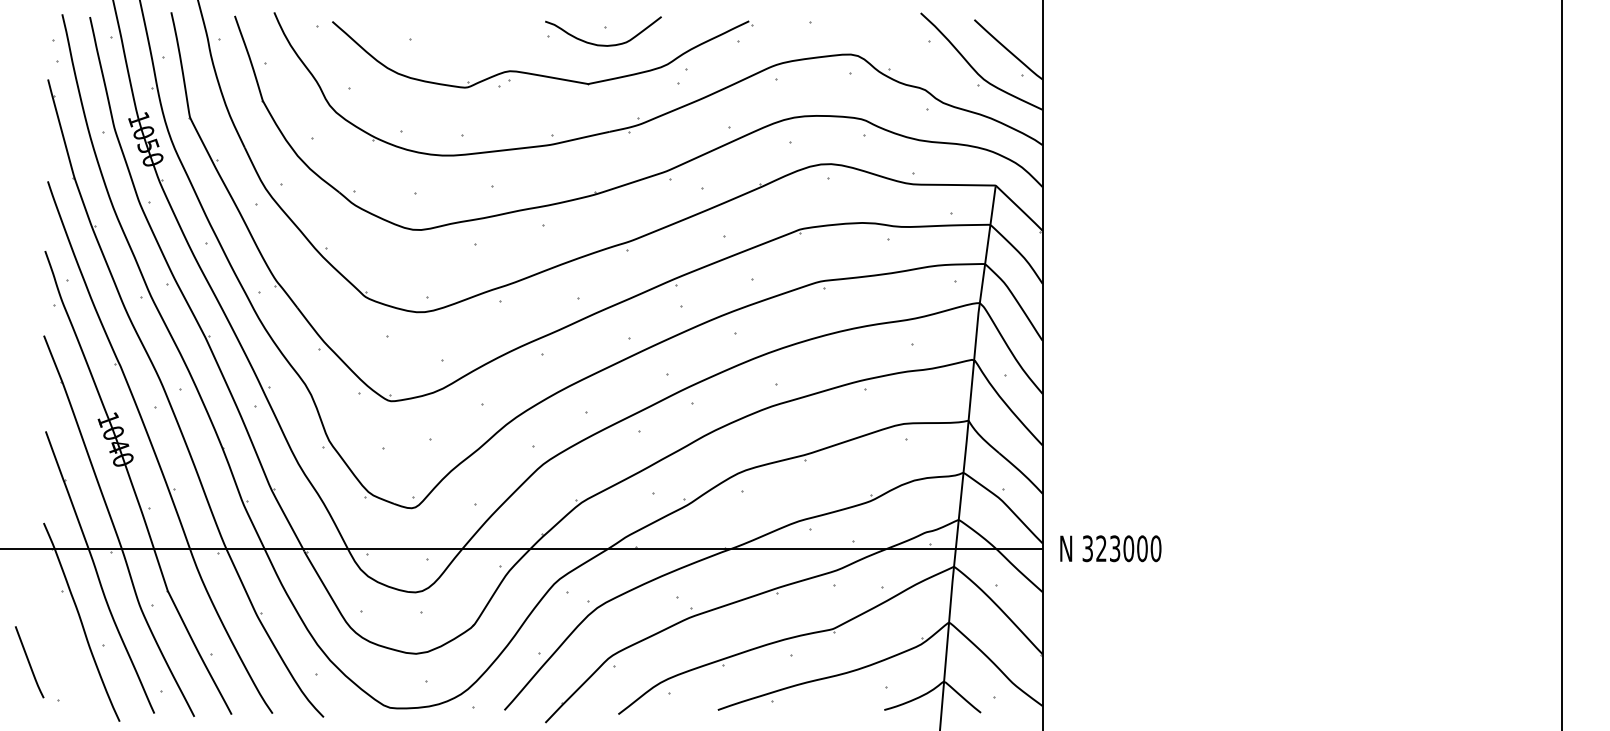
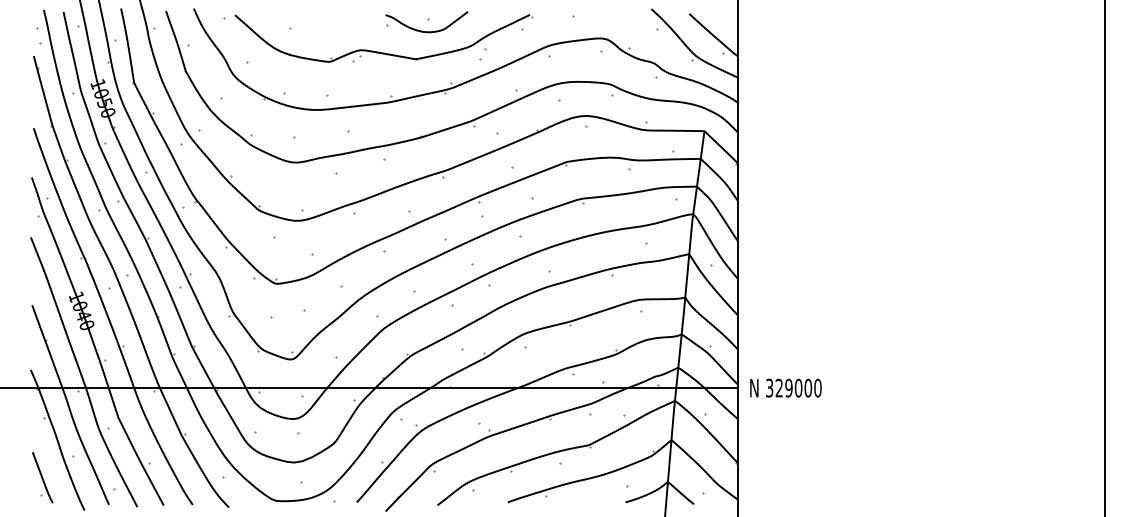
text: (1114, 548) -> (788, 388), 323000 -> 329000
curve: (29, 662) -> (42, 477), moved

